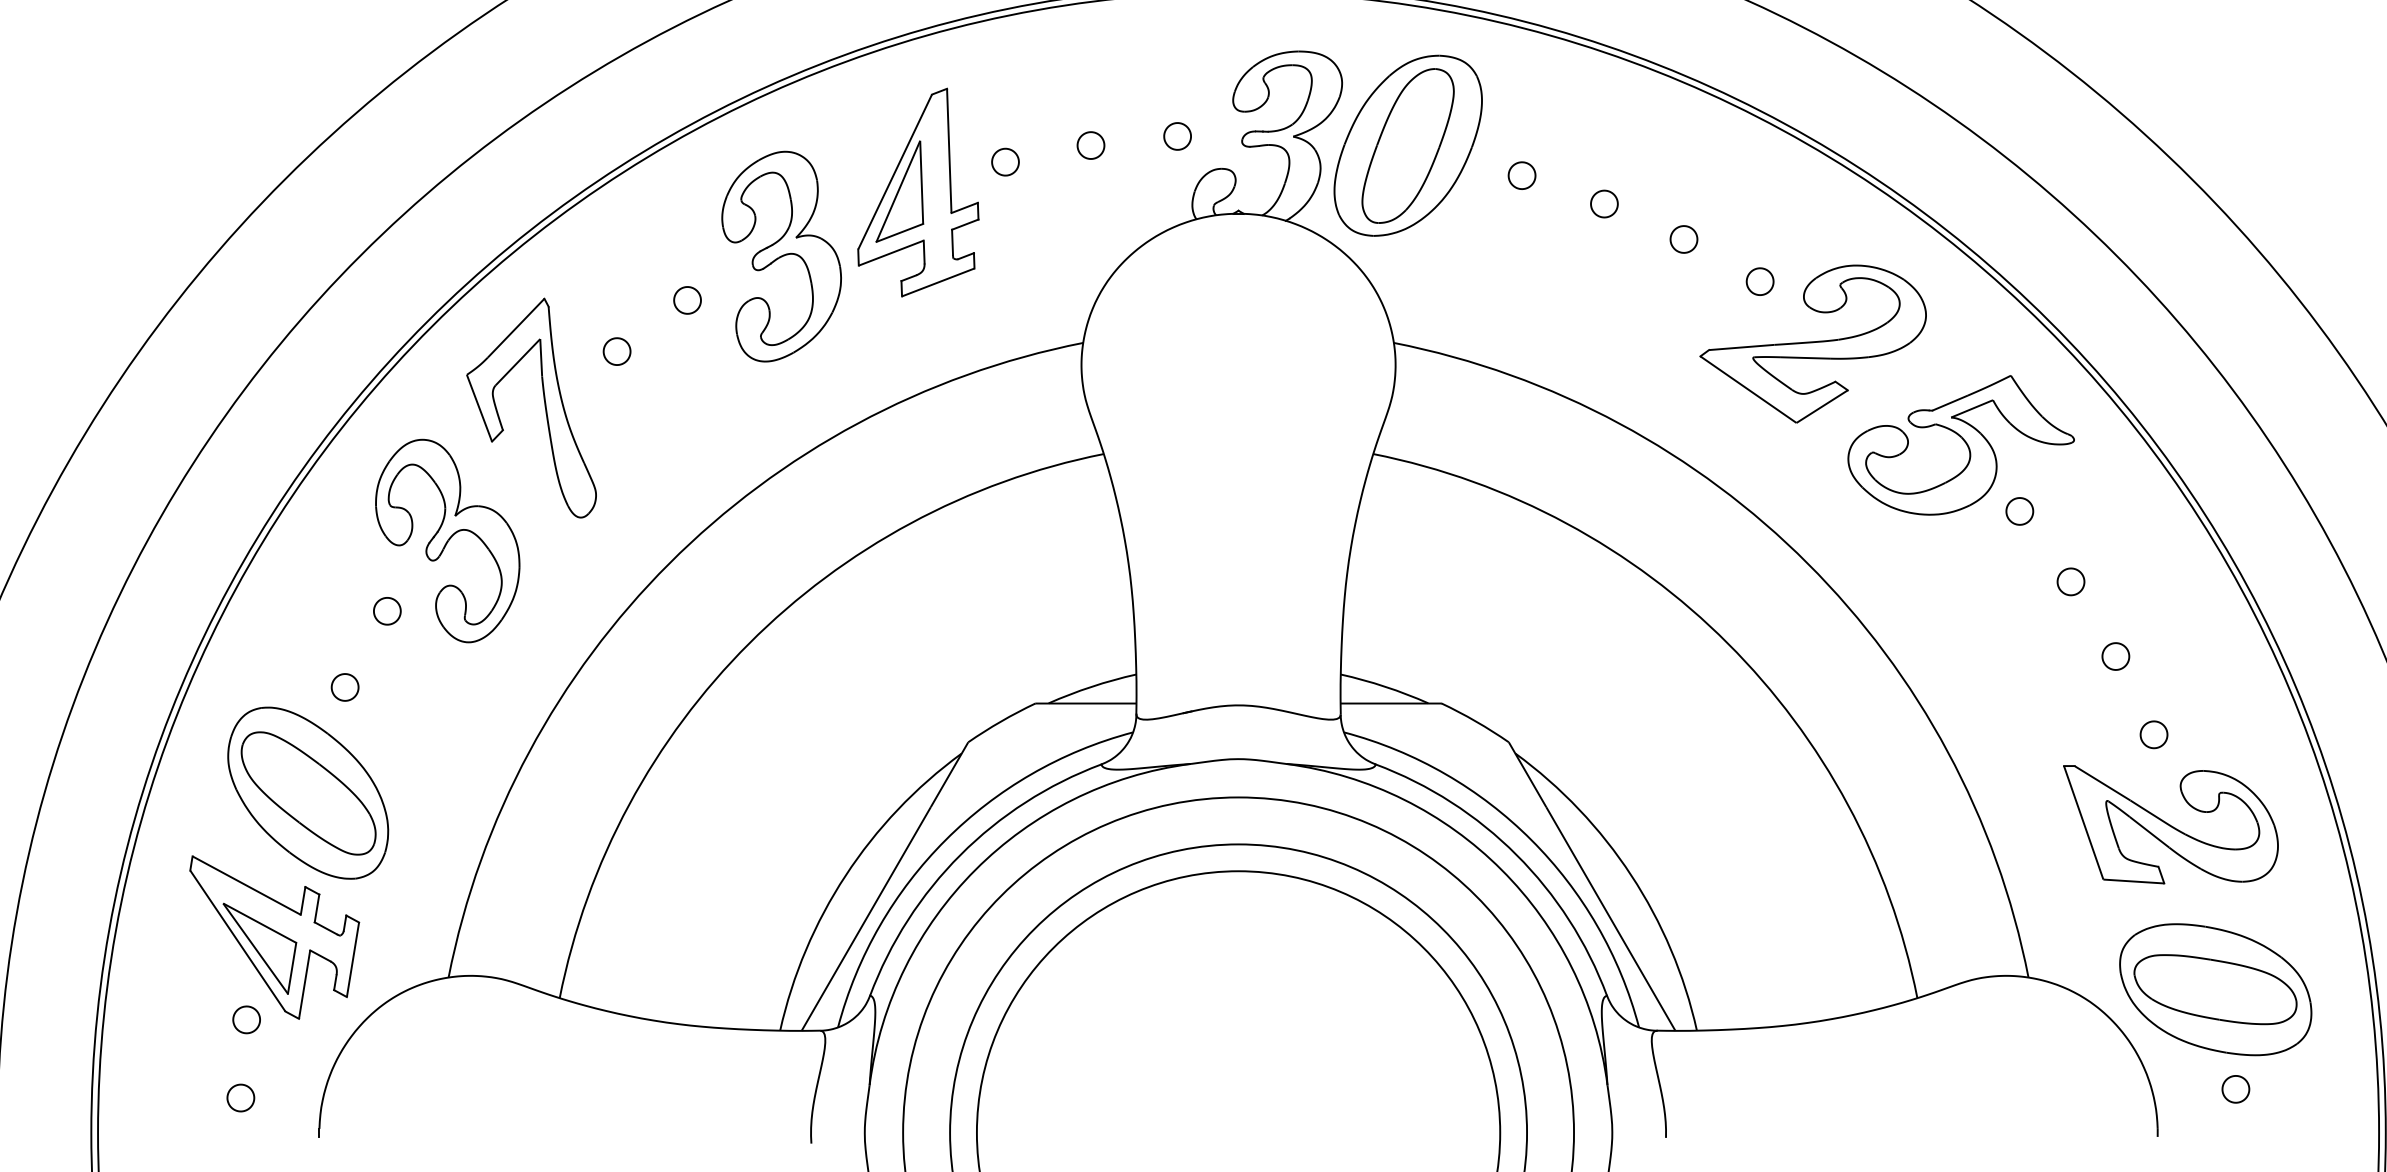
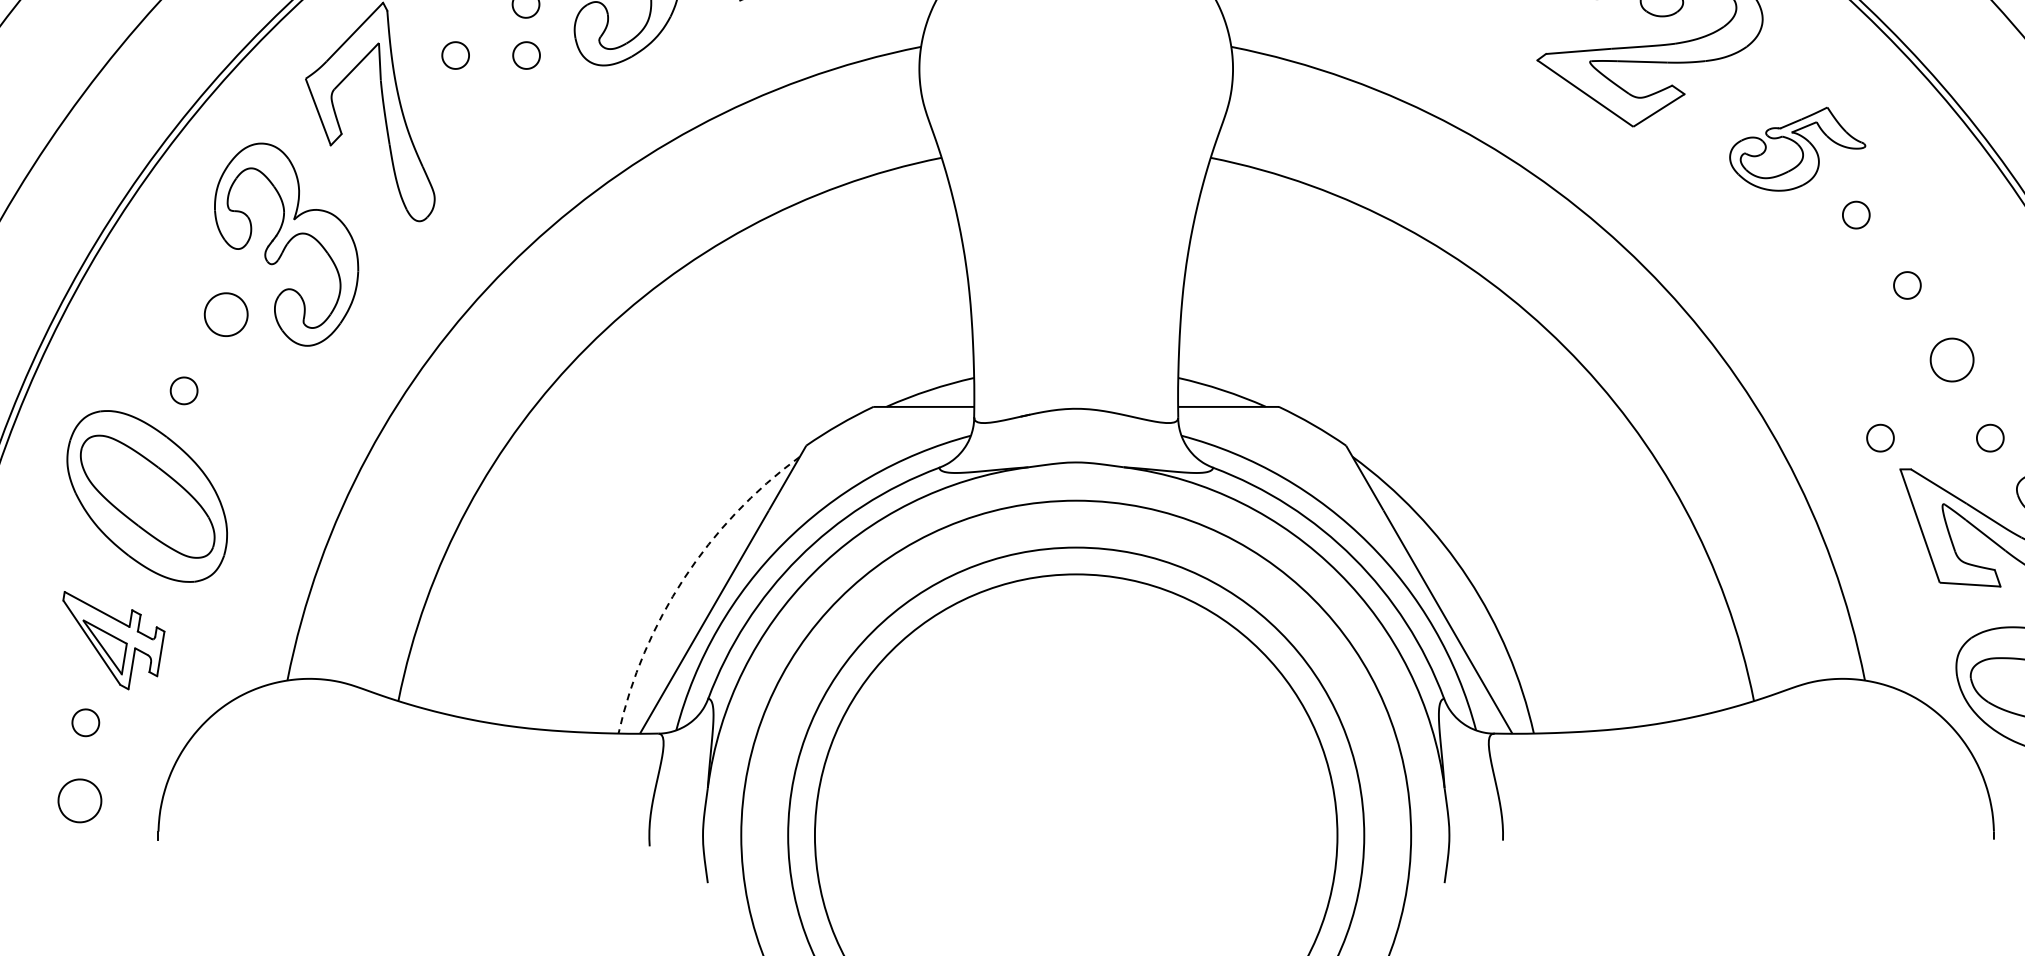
part: (687, 351) -> (525, 55), added
part: (1960, 445) -> (1797, 149), size x0.6
part: (387, 611) -> (226, 315), size x1.6
part: (2115, 656) -> (1951, 359), size x1.6
part: (2043, 734) -> (1879, 437), added
arc: (845, 875) -> (683, 578), solid -> dashed
part: (274, 937) -> (113, 640), size x0.6
part: (240, 1097) -> (79, 800), size x1.6

